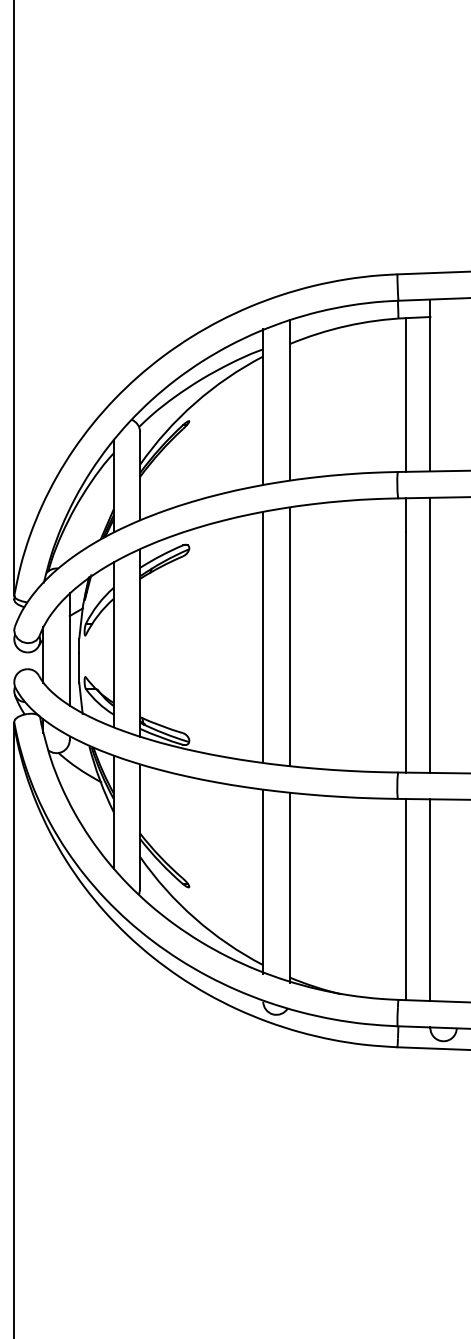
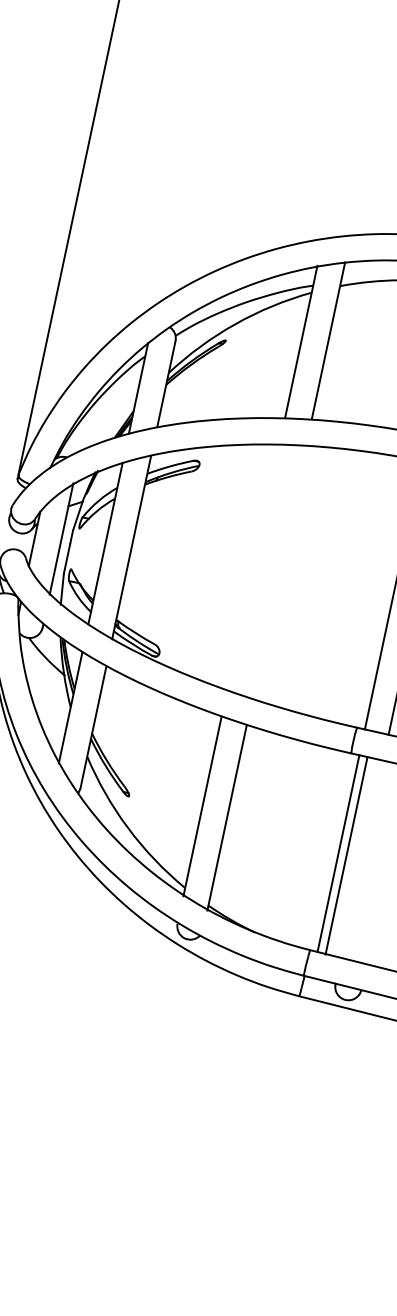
line: (289, 636) -> (279, 572), removed
line: (263, 637) -> (253, 567), removed
line: (430, 900) -> (346, 856), moved

